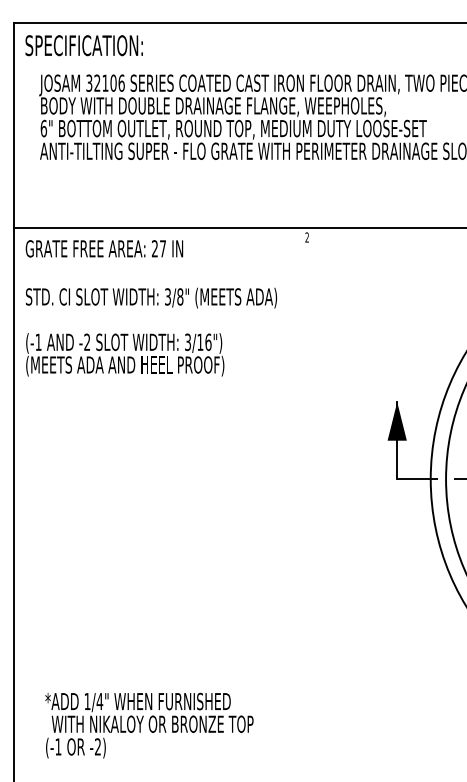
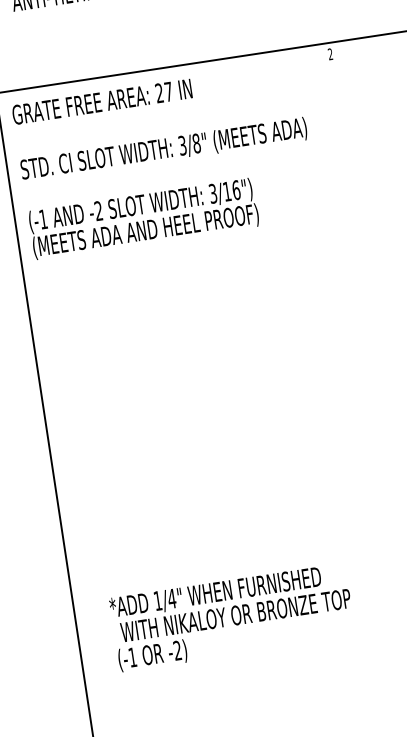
text: (149, 725) -> (232, 617), moved

